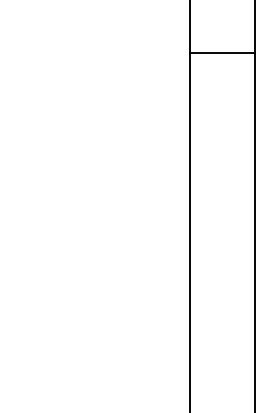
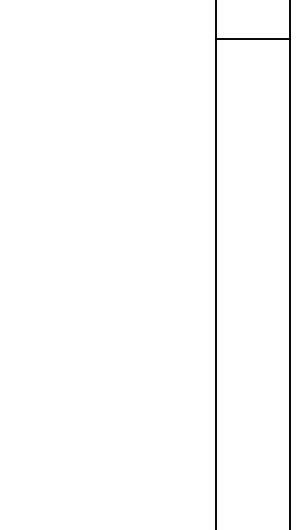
line: (222, 53) -> (252, 39), moved

